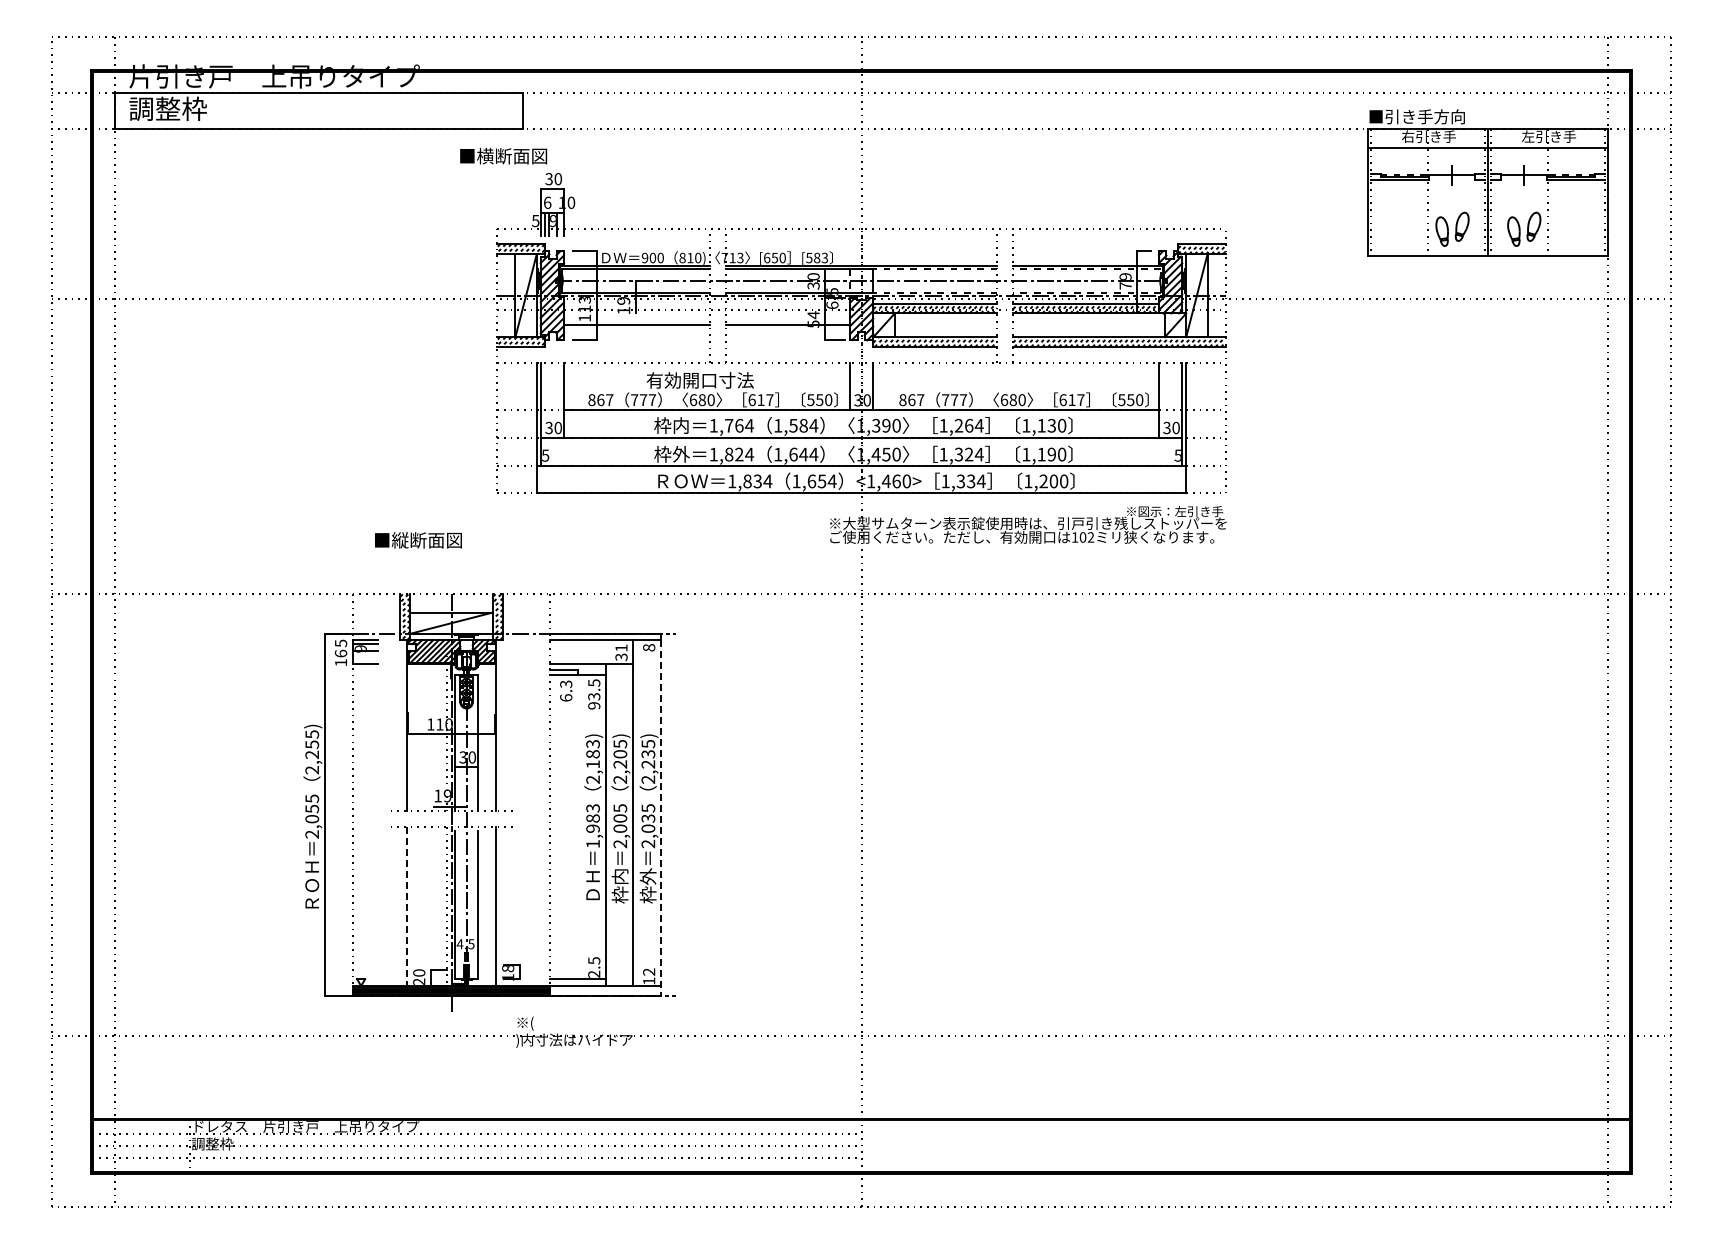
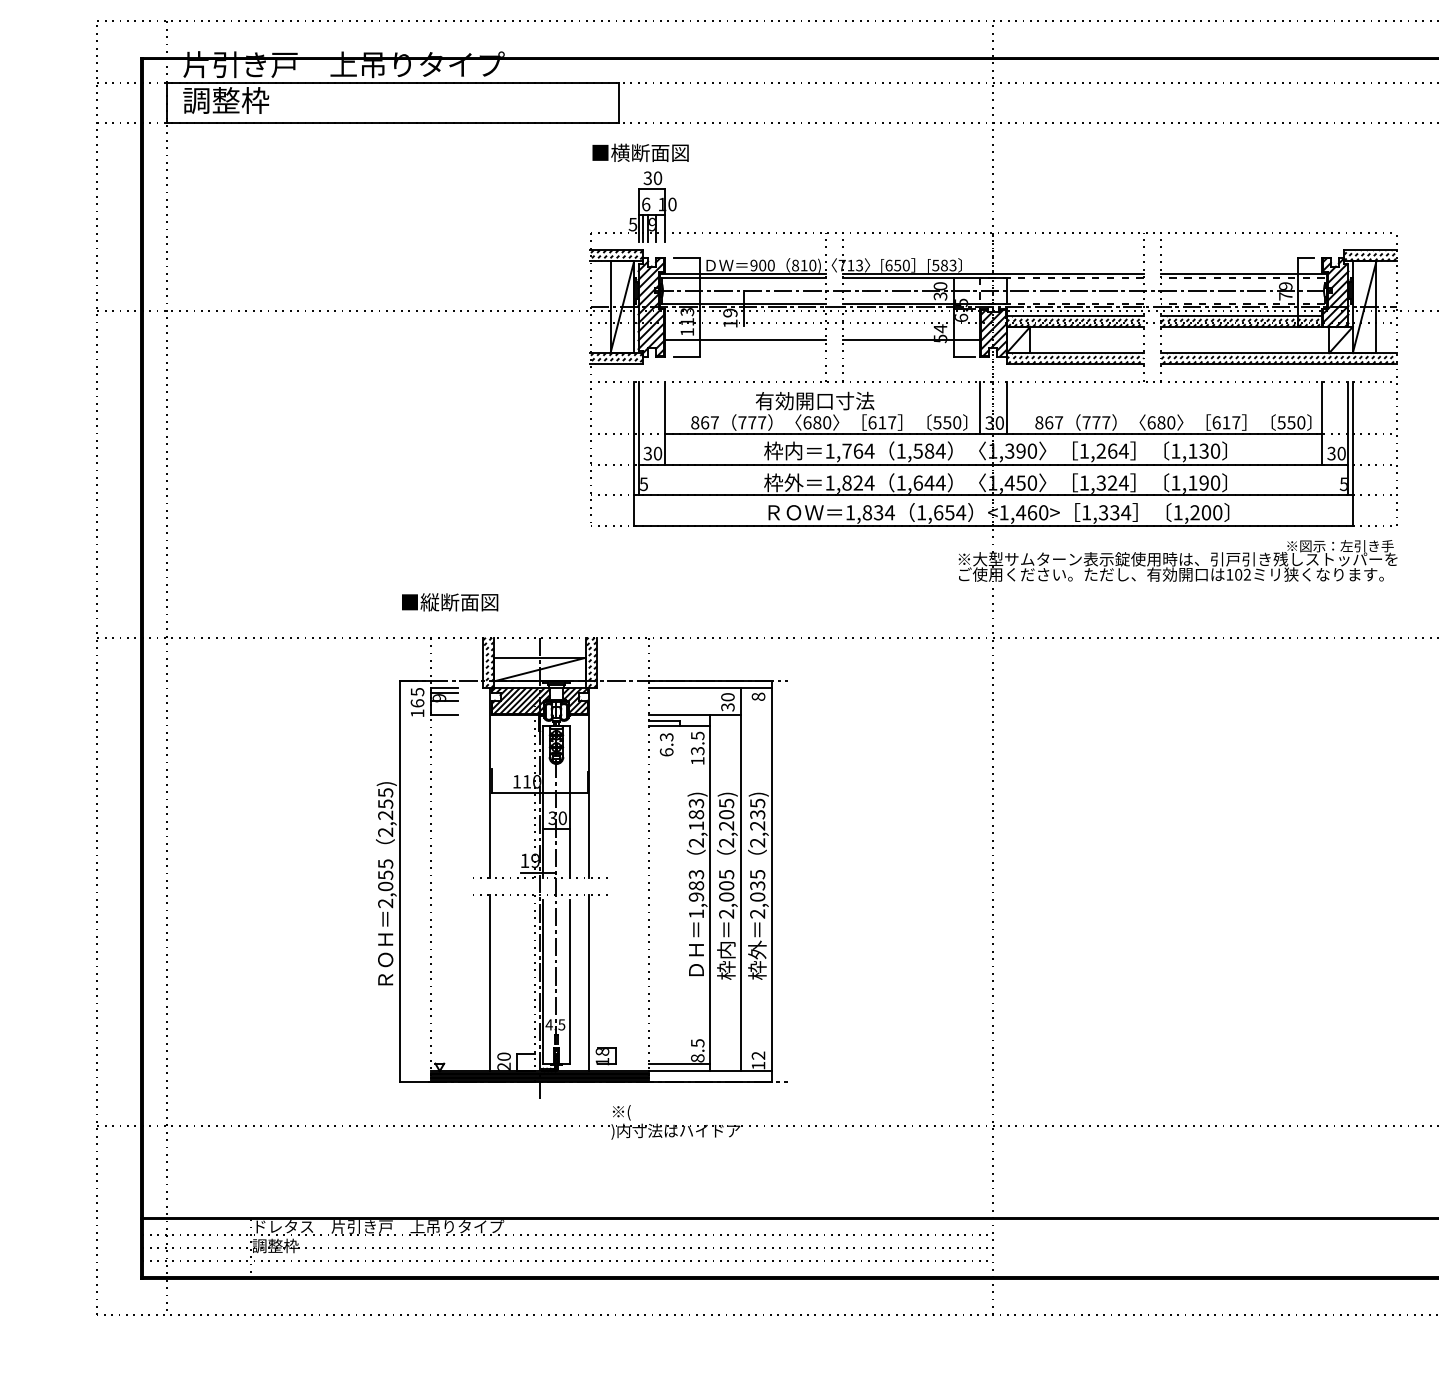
text: (503, 156) -> (640, 153), moved
text: (418, 540) -> (450, 602), moved
text: (621, 647) -> (727, 696), 31 -> 30
text: (594, 705) -> (698, 760), 93.5 -> 13.5
line: (660, 817) -> (771, 884), dashed -> solid
line: (406, 906) -> (489, 983), dashed -> solid
text: (594, 973) -> (698, 1057), 2.5 -> 8.5

